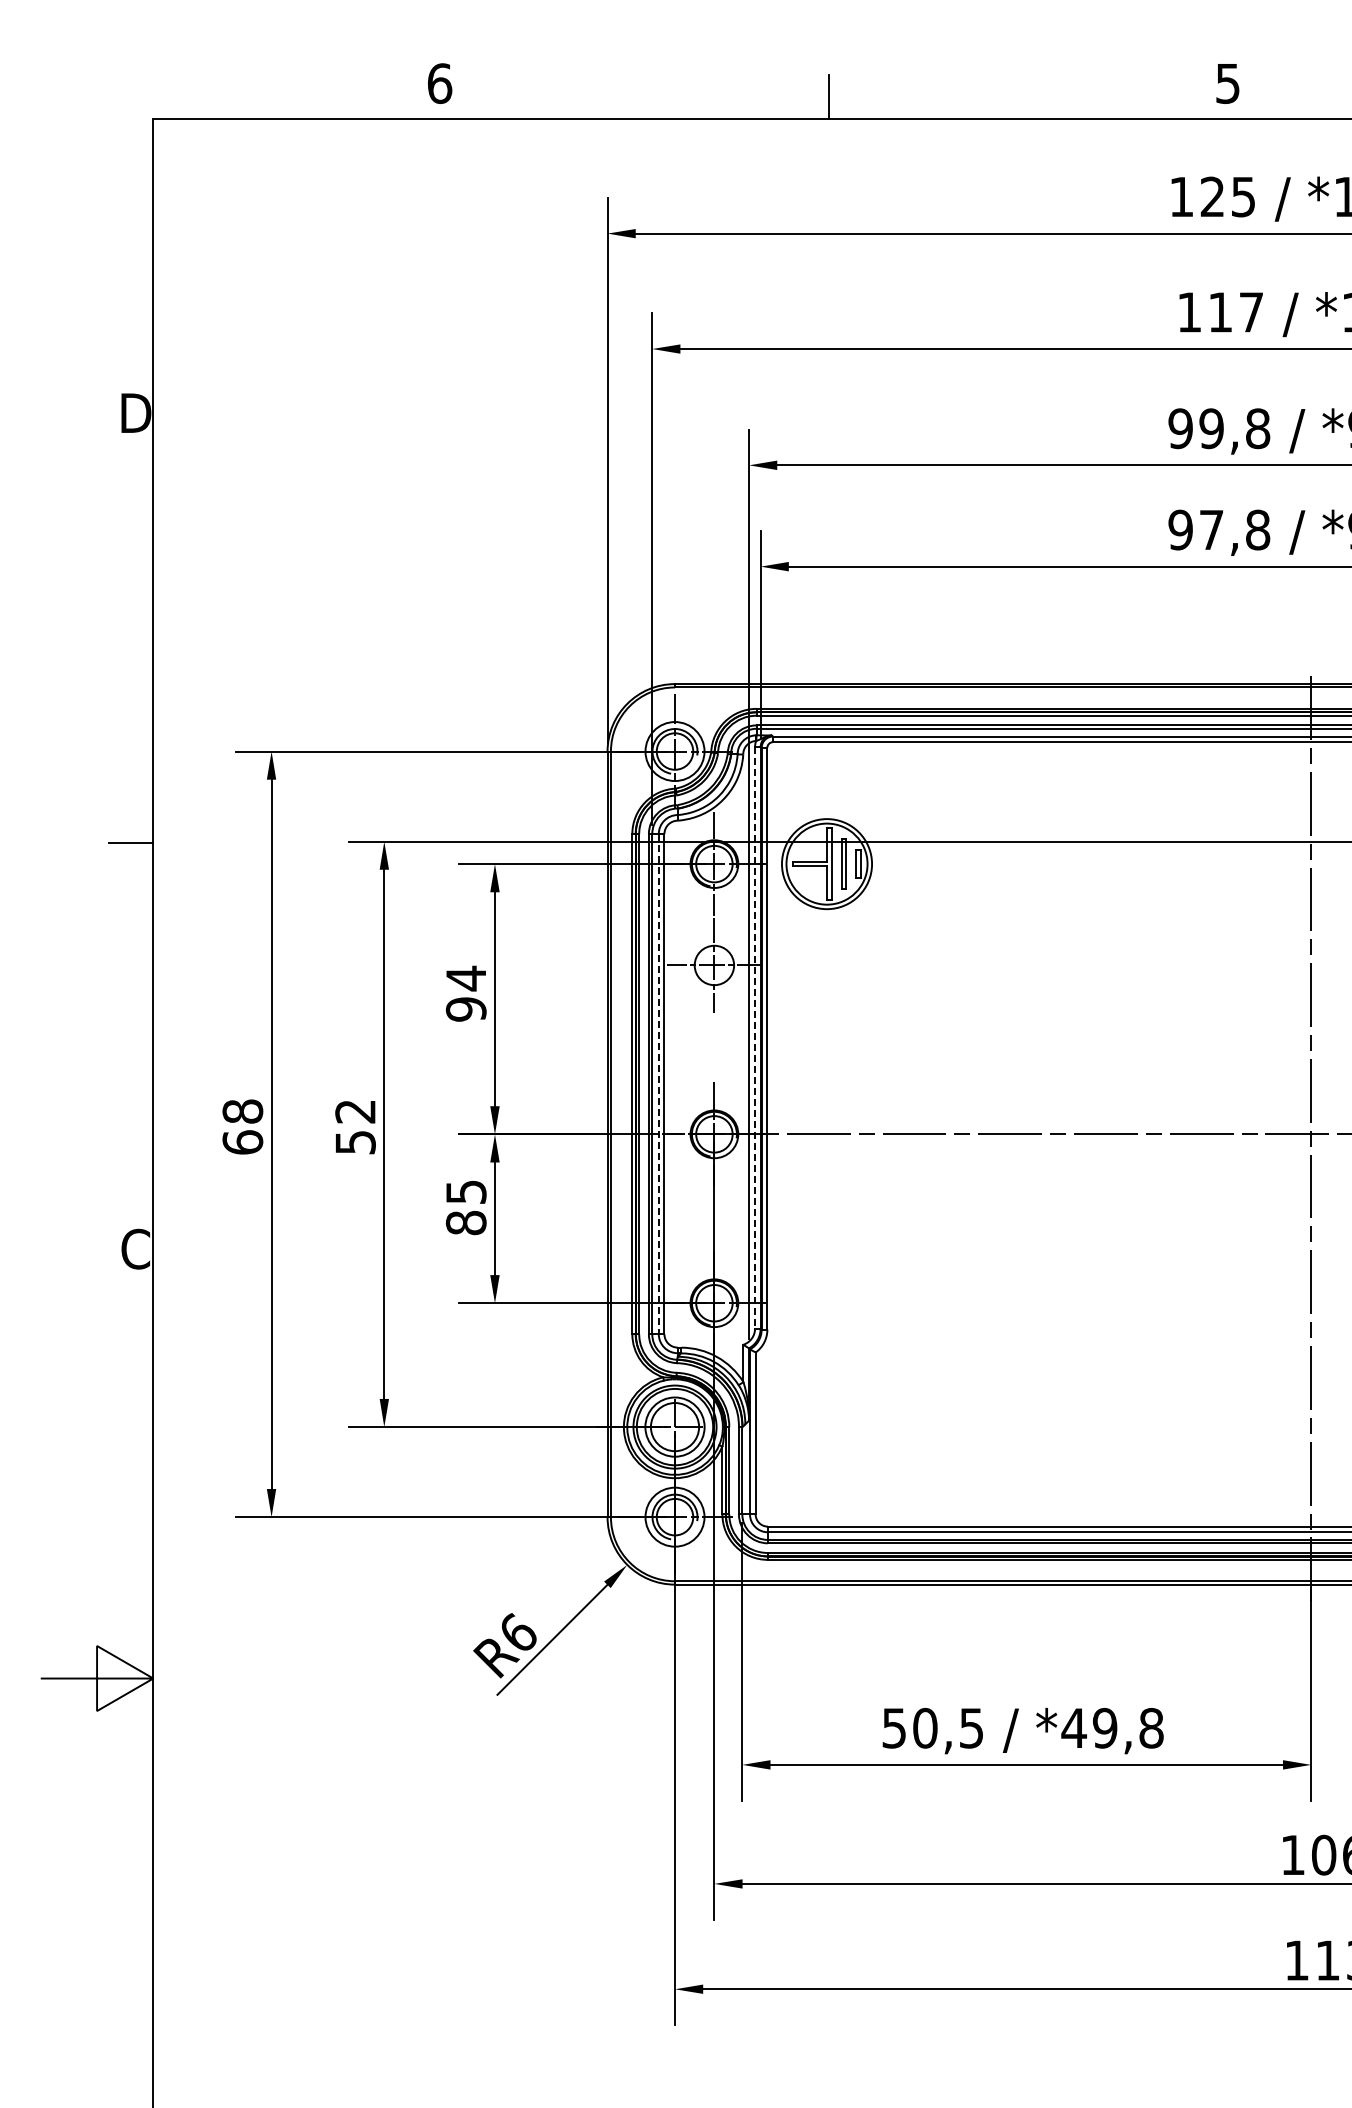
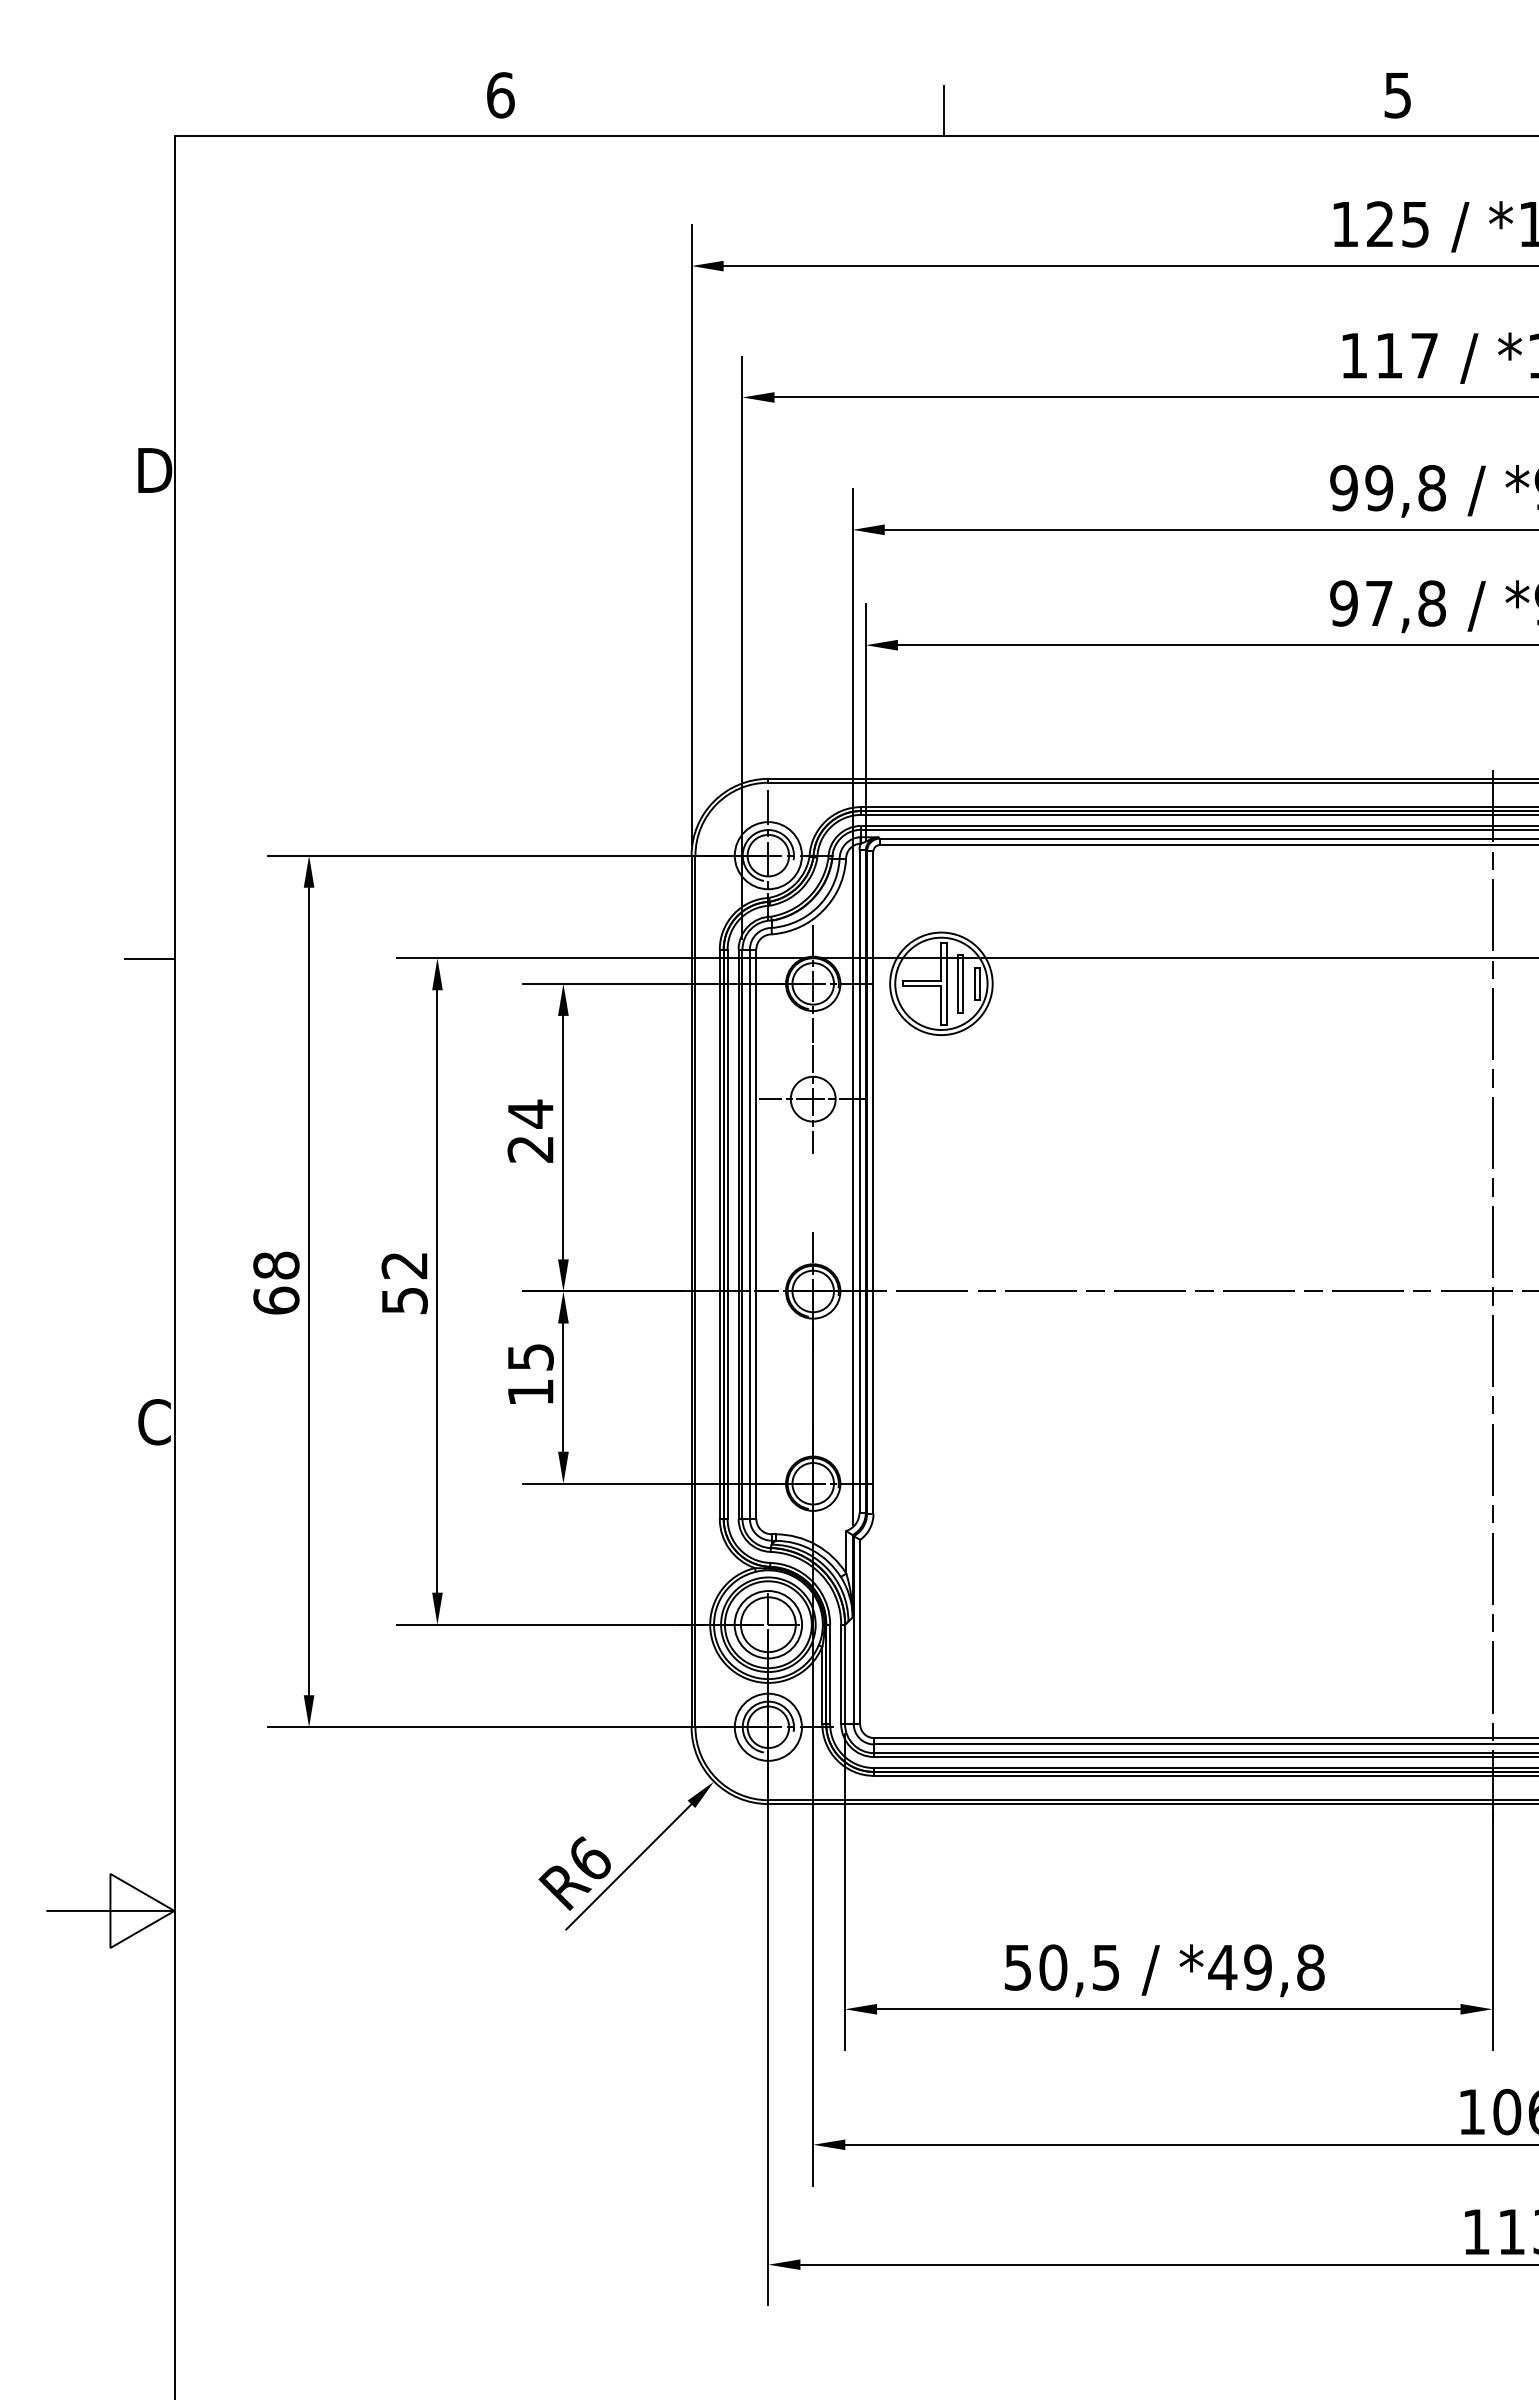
text: (466, 1009) -> (531, 1149), 94 -> 24
line: (755, 1037) -> (860, 1181), dashed -> solid
line: (658, 1084) -> (749, 1234), dashed -> solid
text: (465, 1223) -> (529, 1392), 85 -> 15

